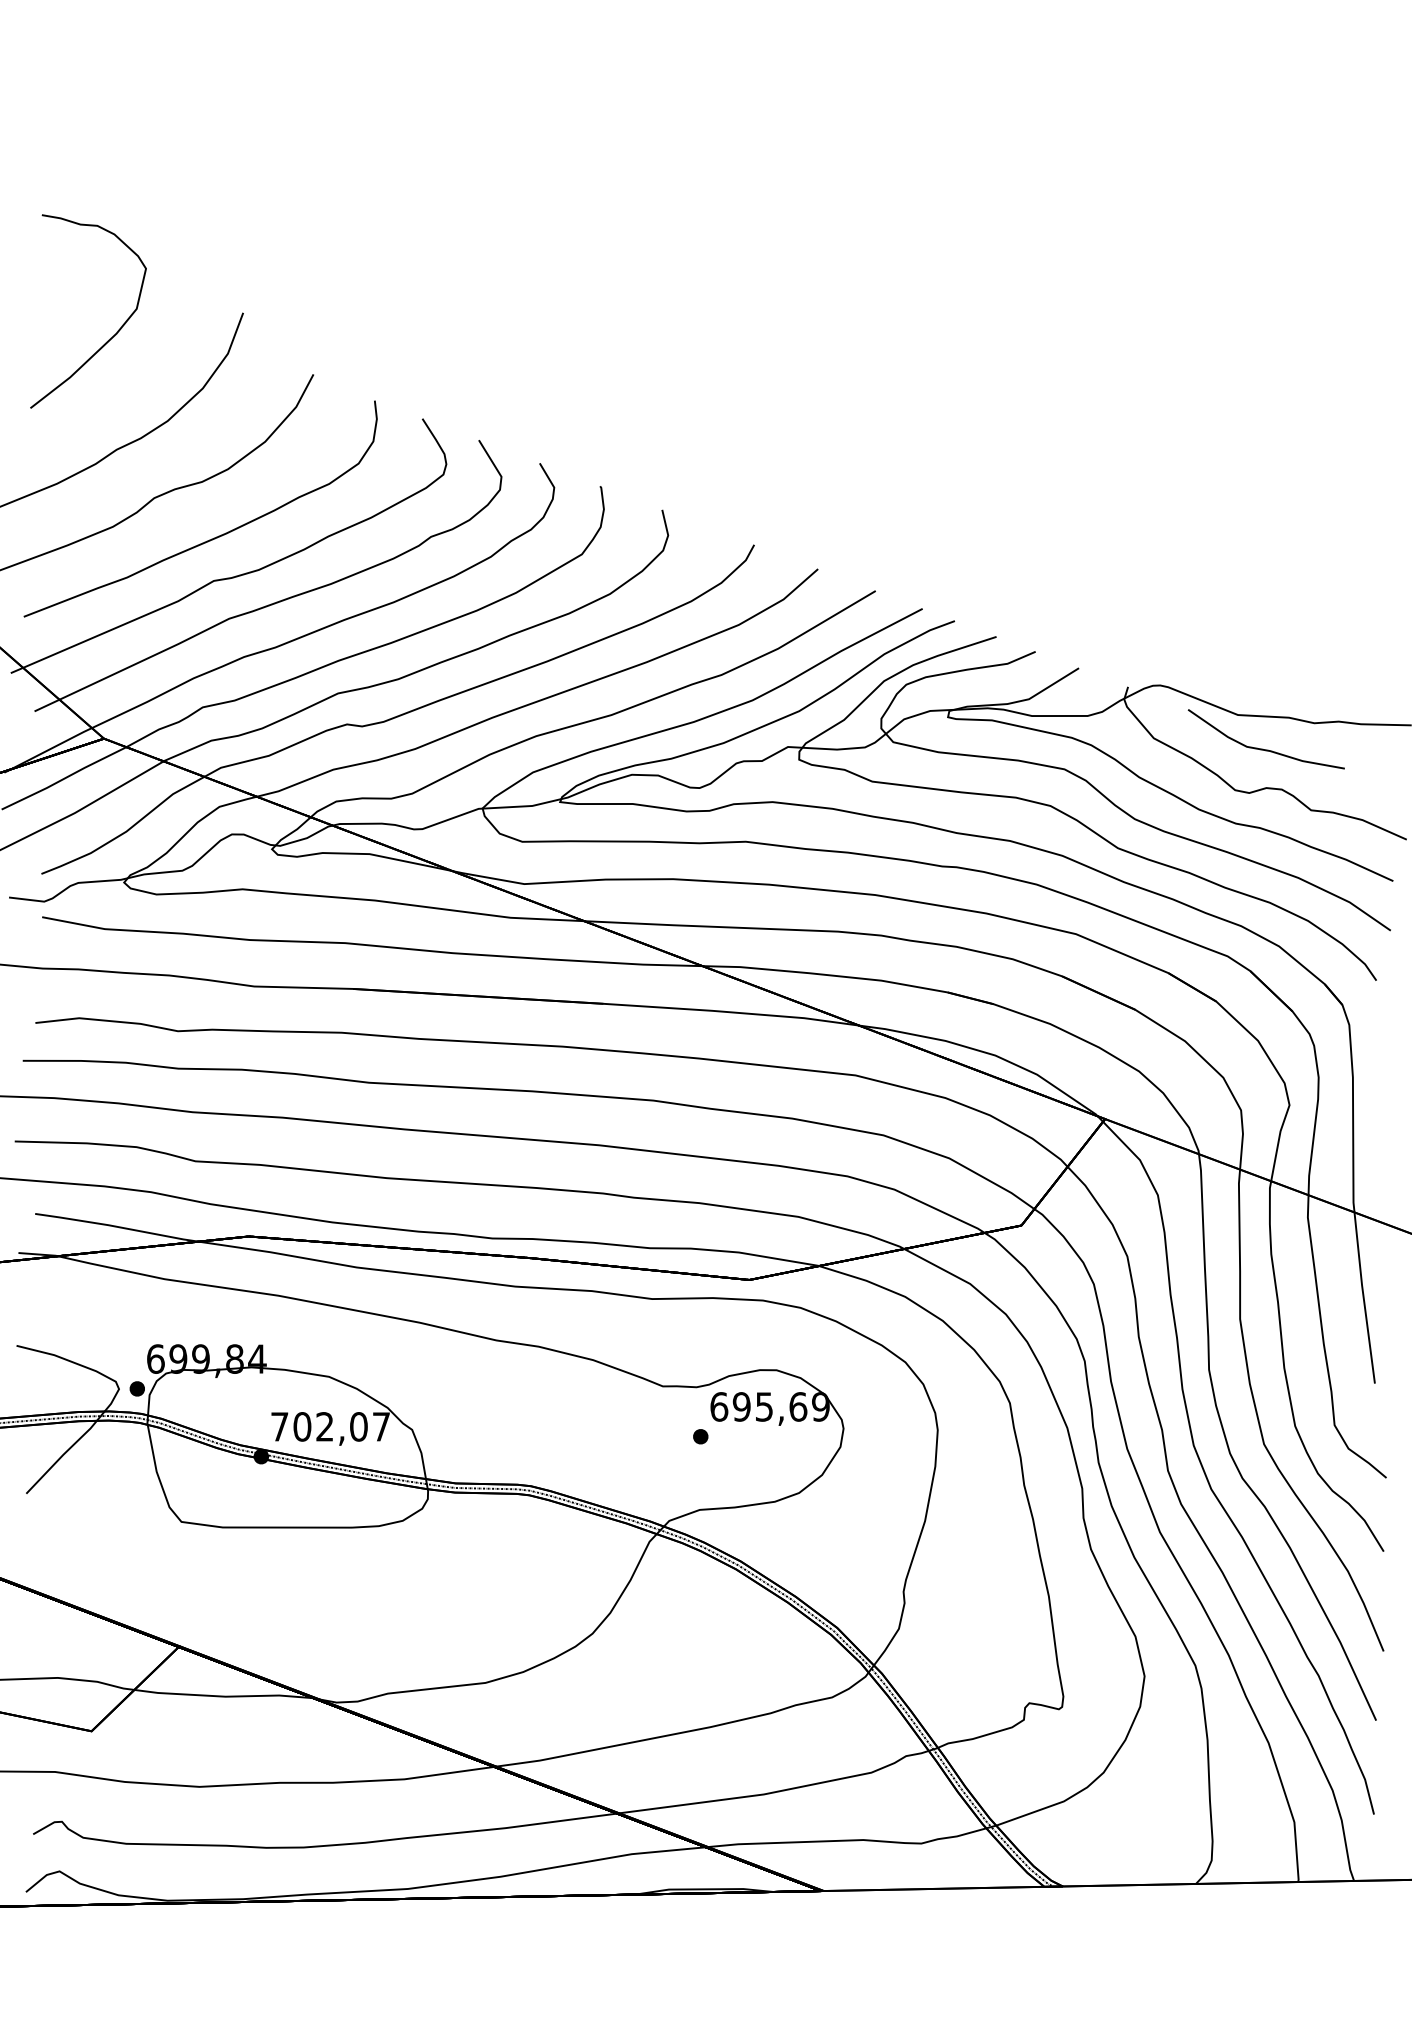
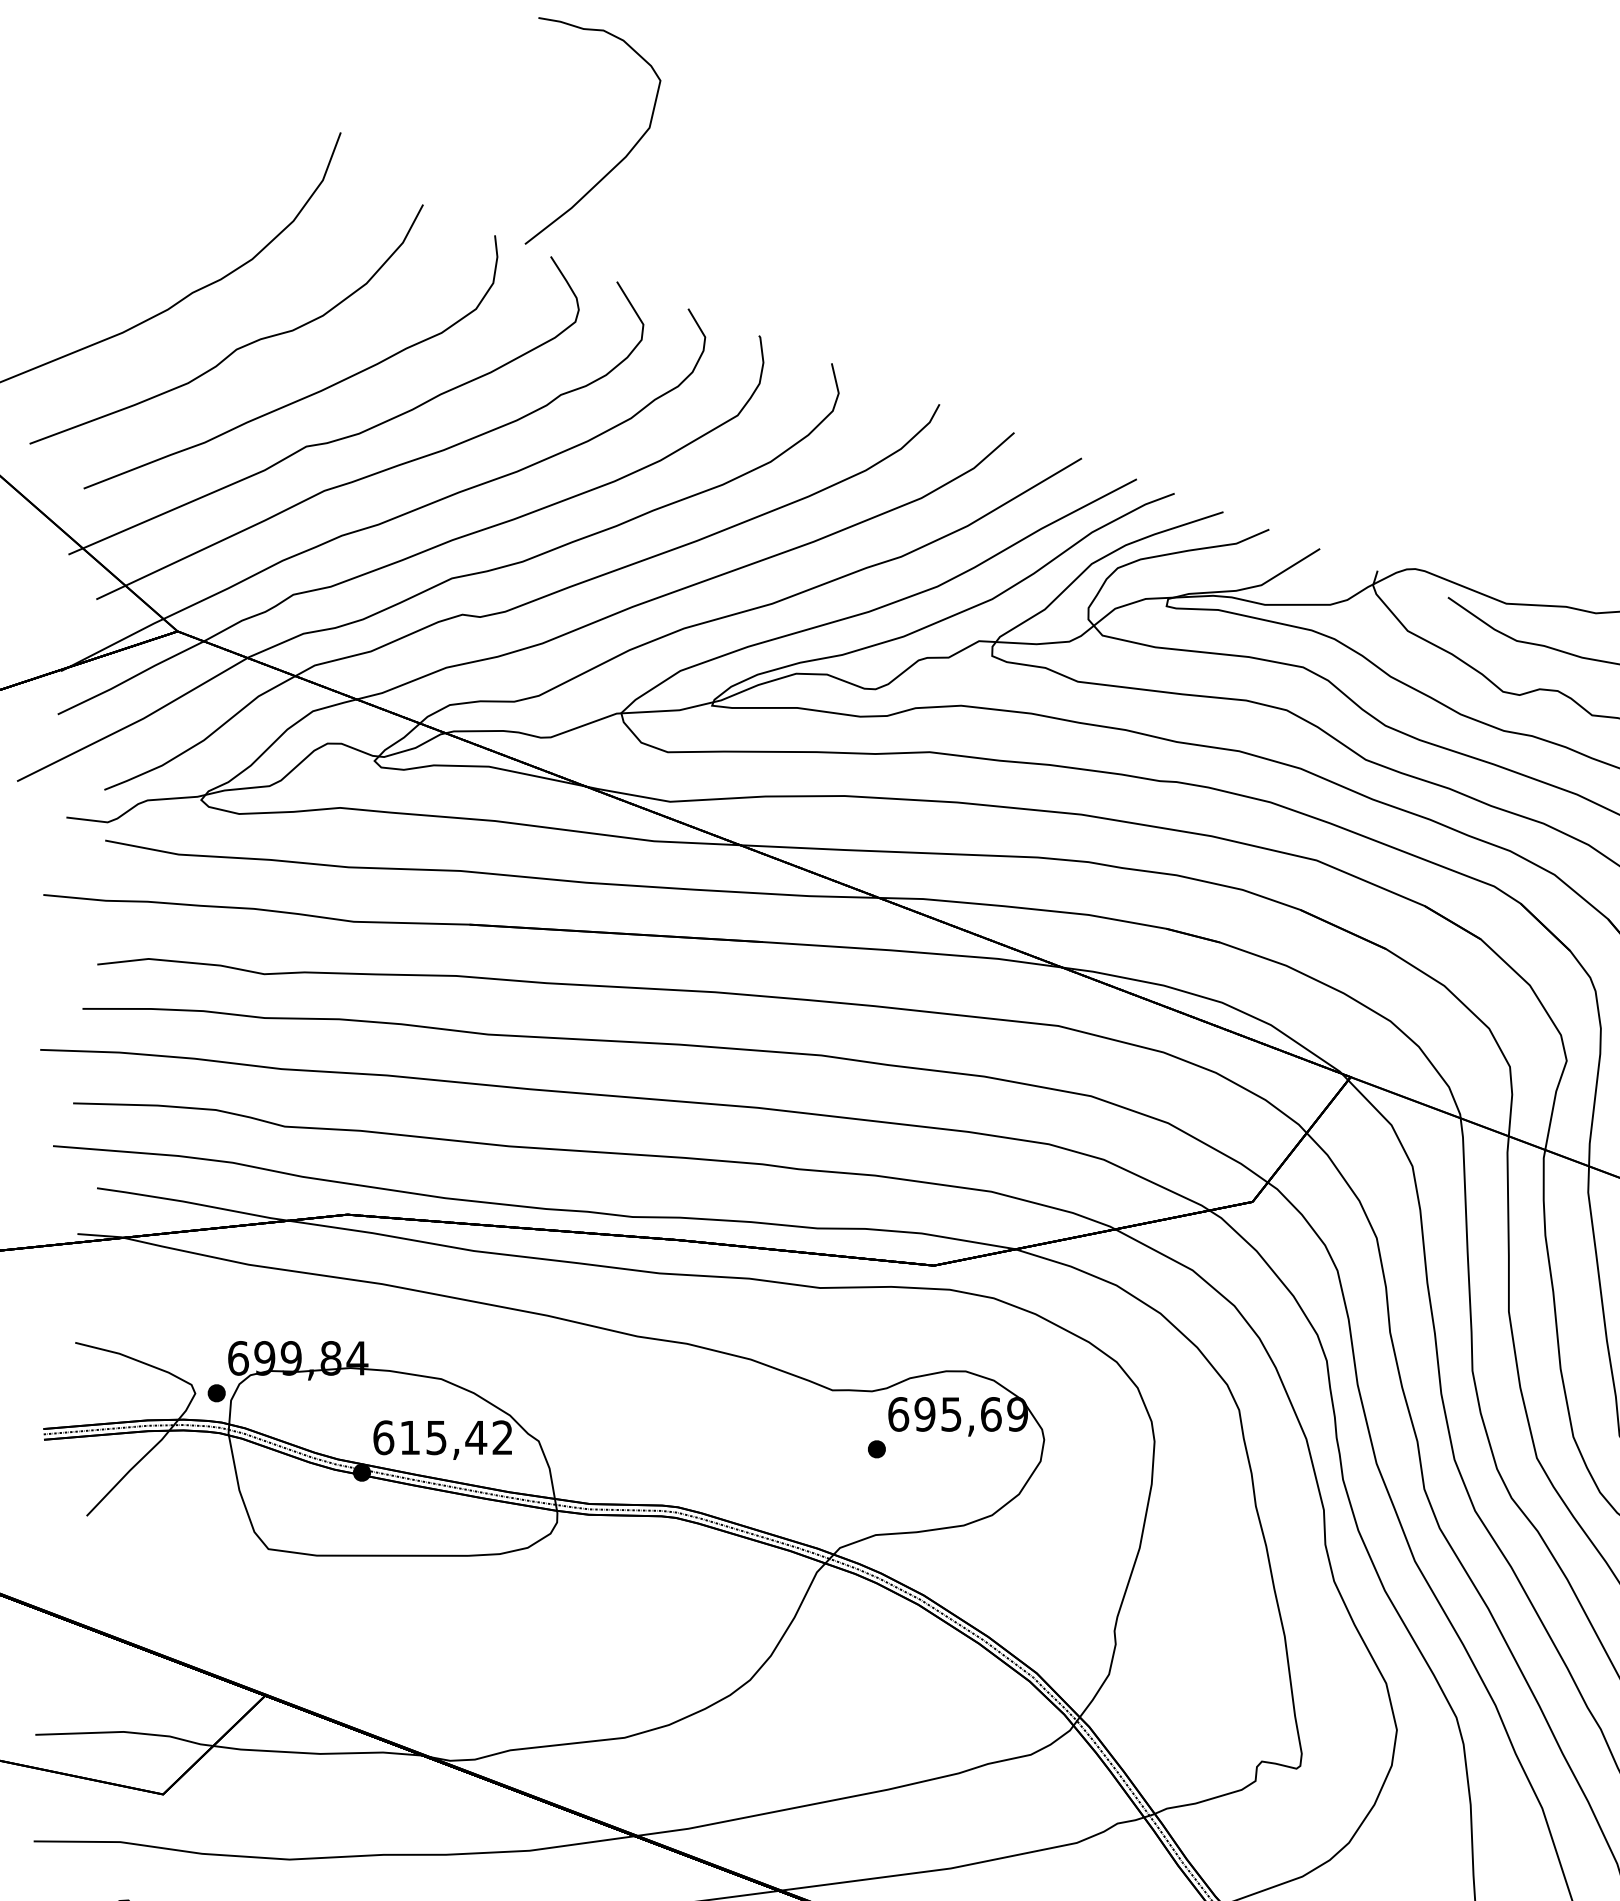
part: (109, 338) -> (617, 162), moved
text: (330, 1426) -> (443, 1437), 702,07 -> 615,42

